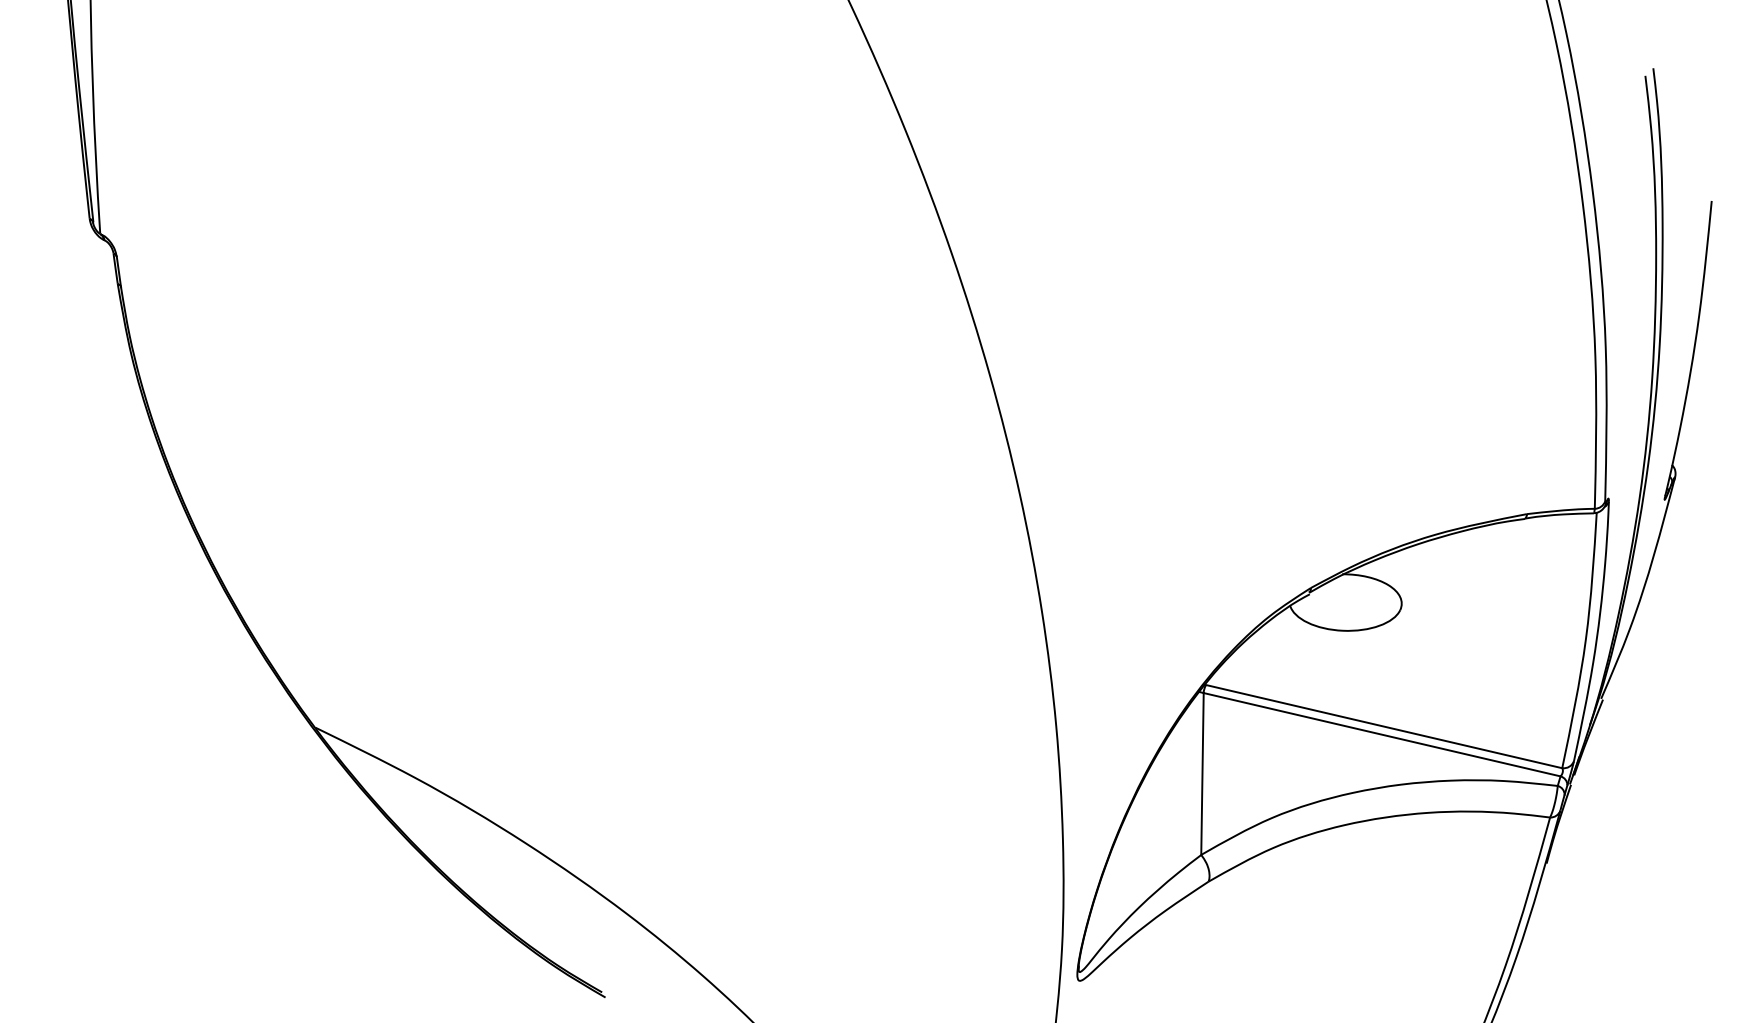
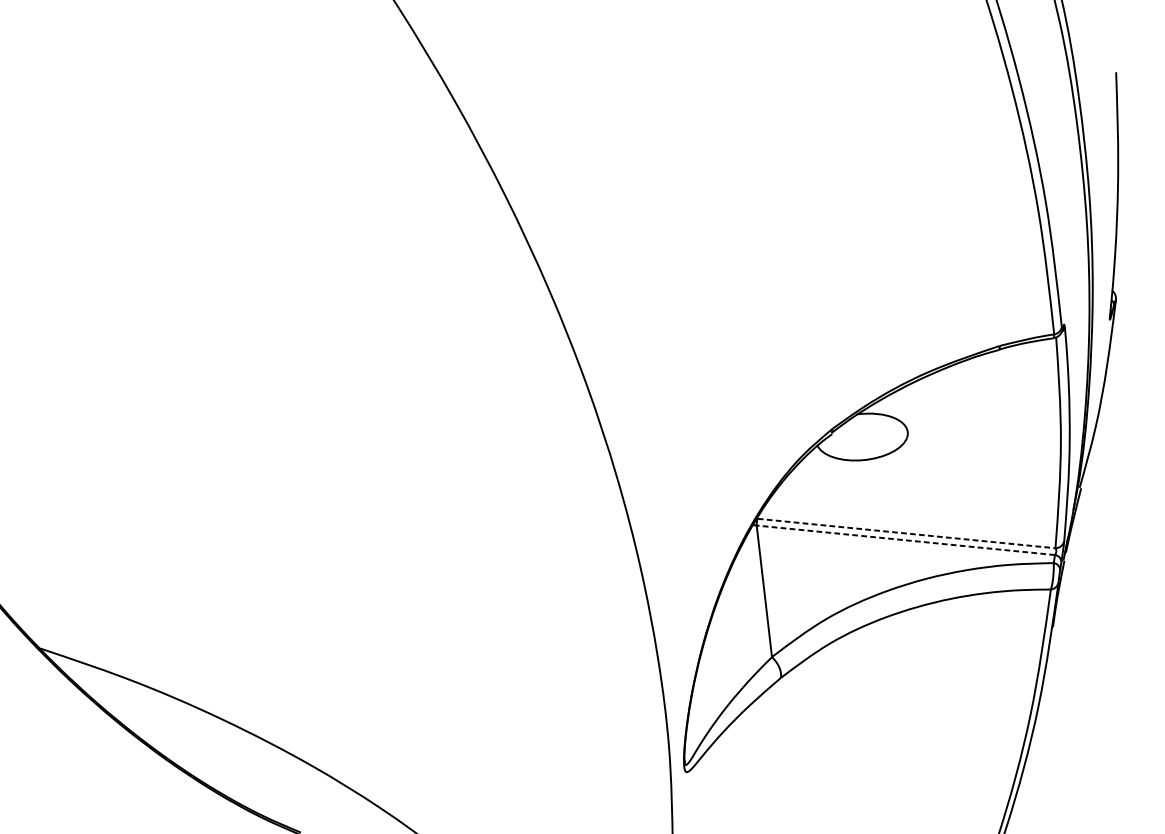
line: (1384, 726) -> (906, 533), solid -> dashed
line: (1381, 734) -> (905, 540), solid -> dashed

